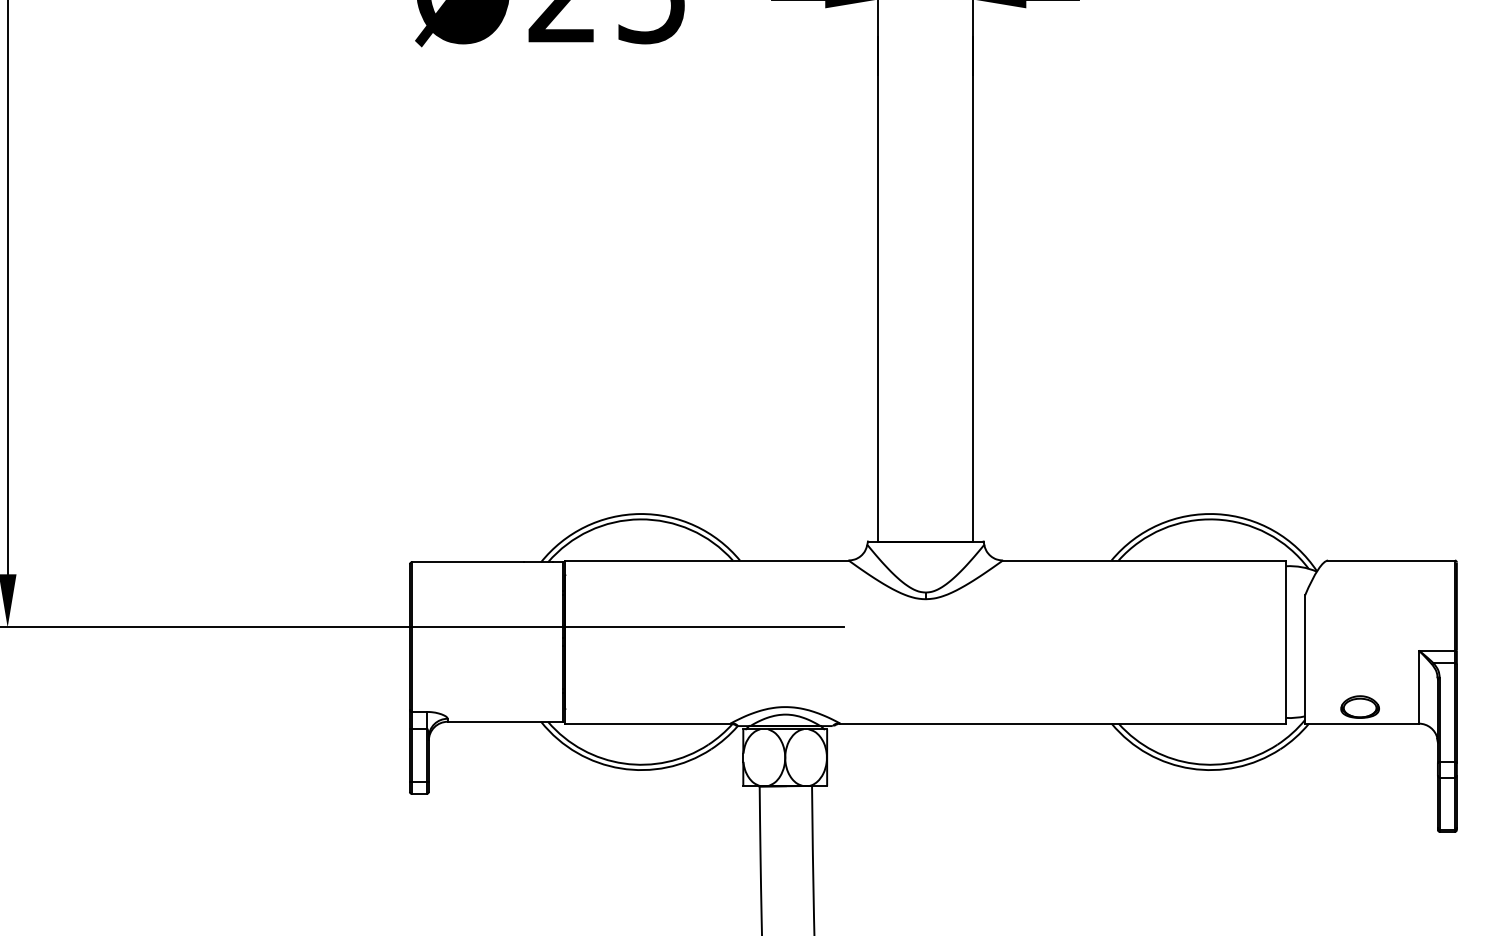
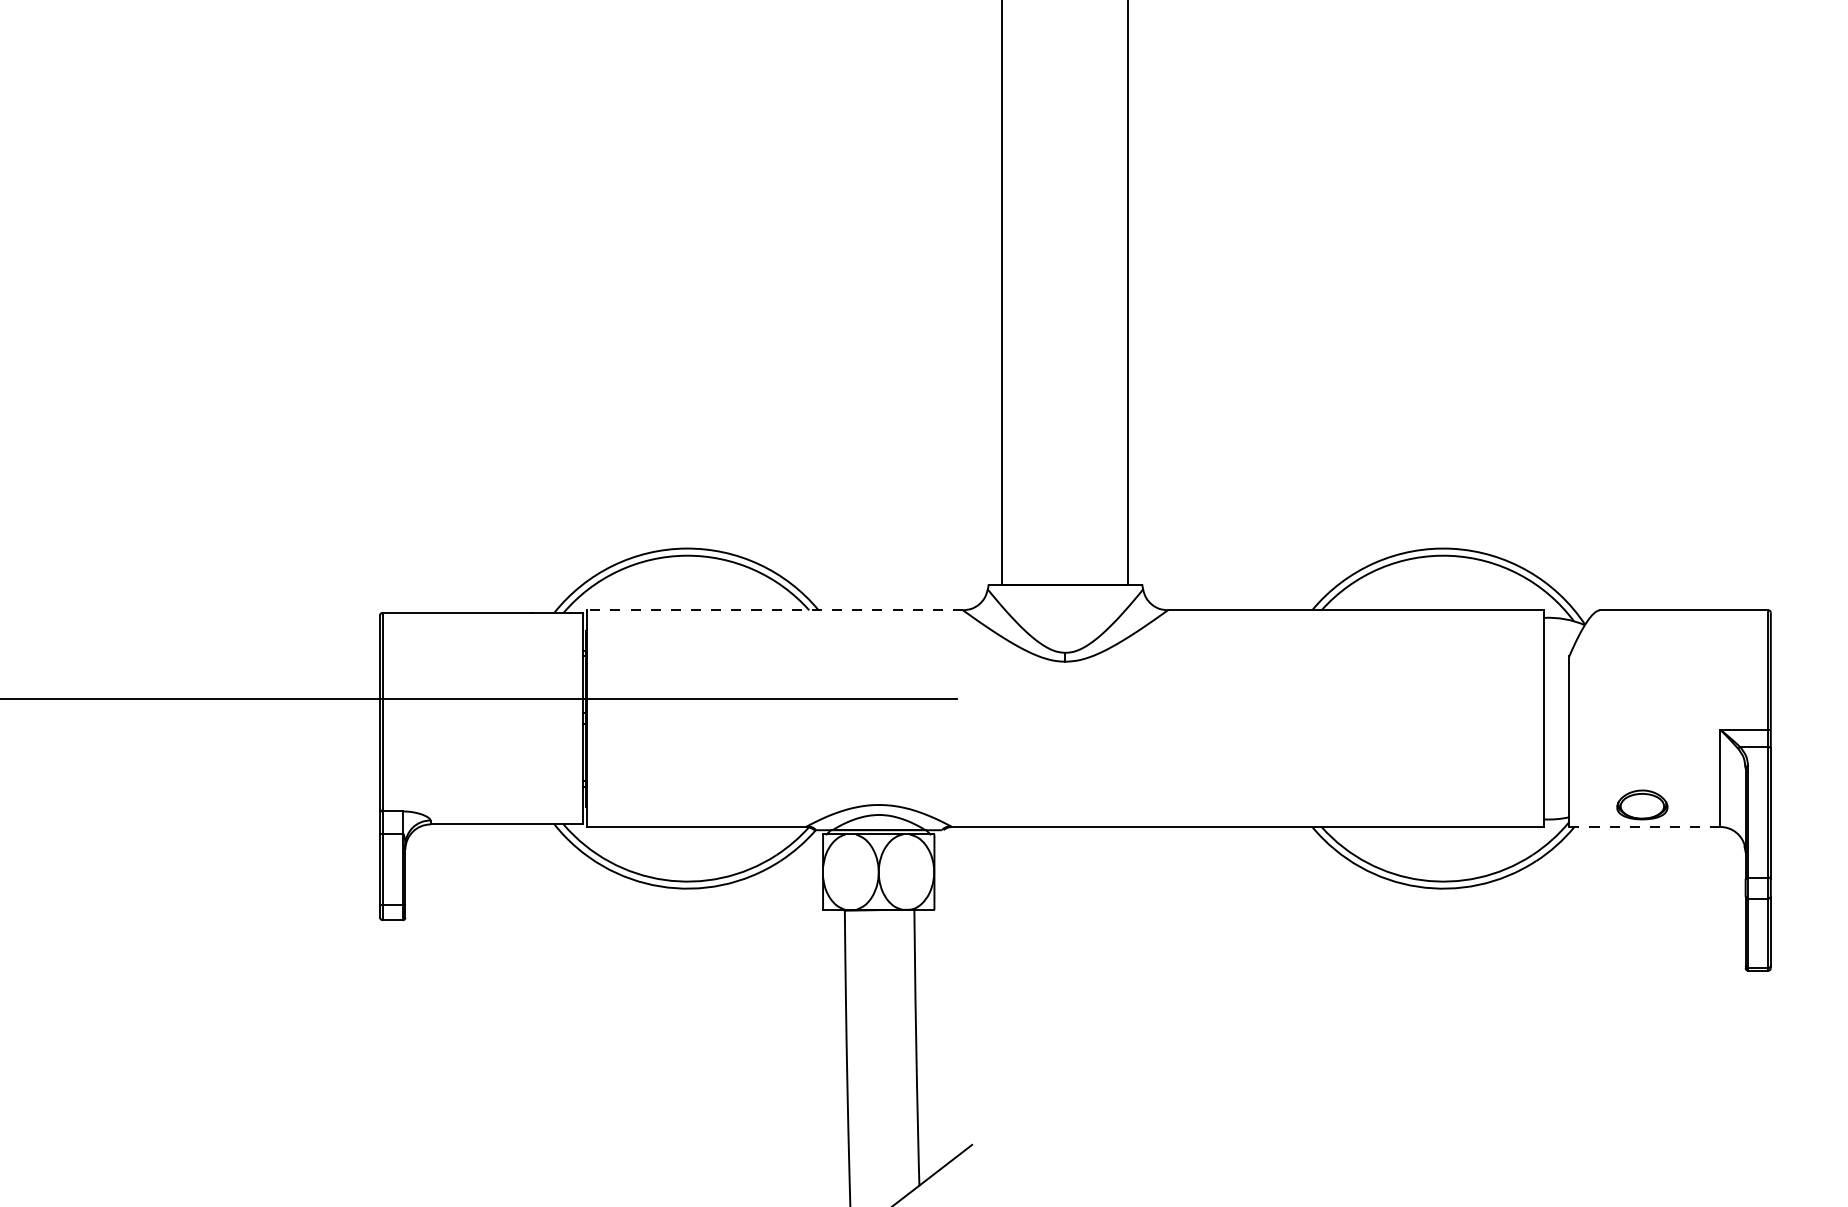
line: (707, 560) -> (775, 610), solid -> dashed
line: (1362, 723) -> (1645, 826), solid -> dashed

